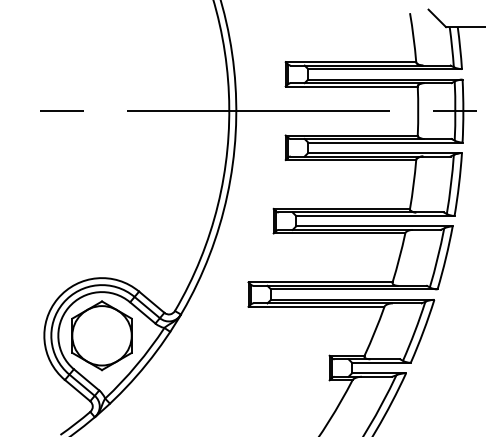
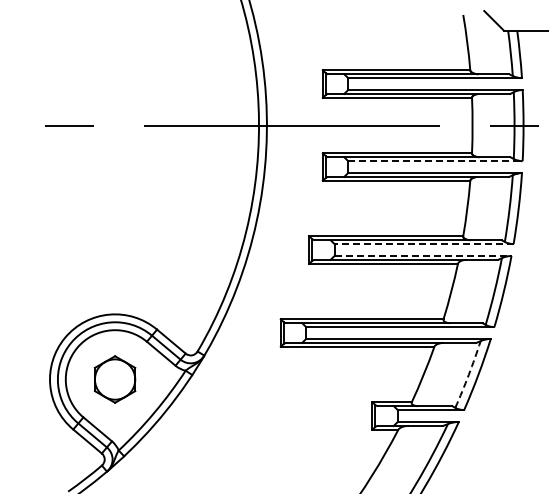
line: (385, 142) -> (435, 161), solid -> dashed
line: (375, 216) -> (424, 244), solid -> dashed
line: (374, 226) -> (423, 255), solid -> dashed
arc: (414, 331) -> (468, 374), solid -> dashed
part: (101, 335) -> (114, 379), size x0.6

